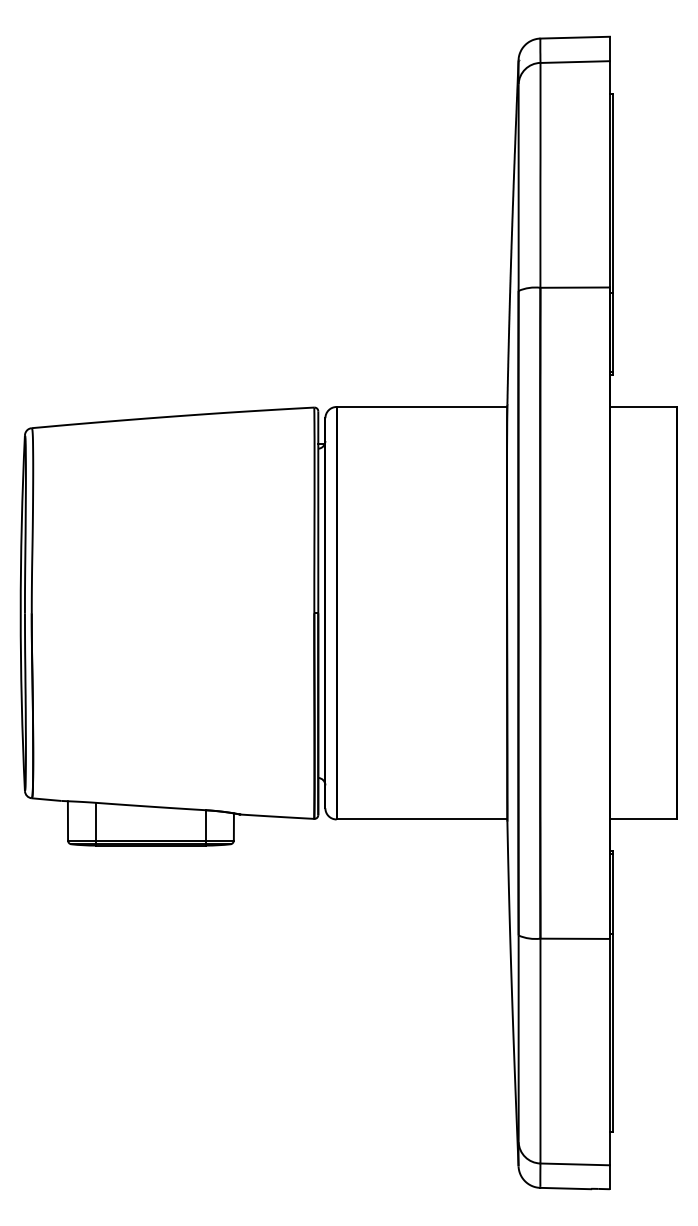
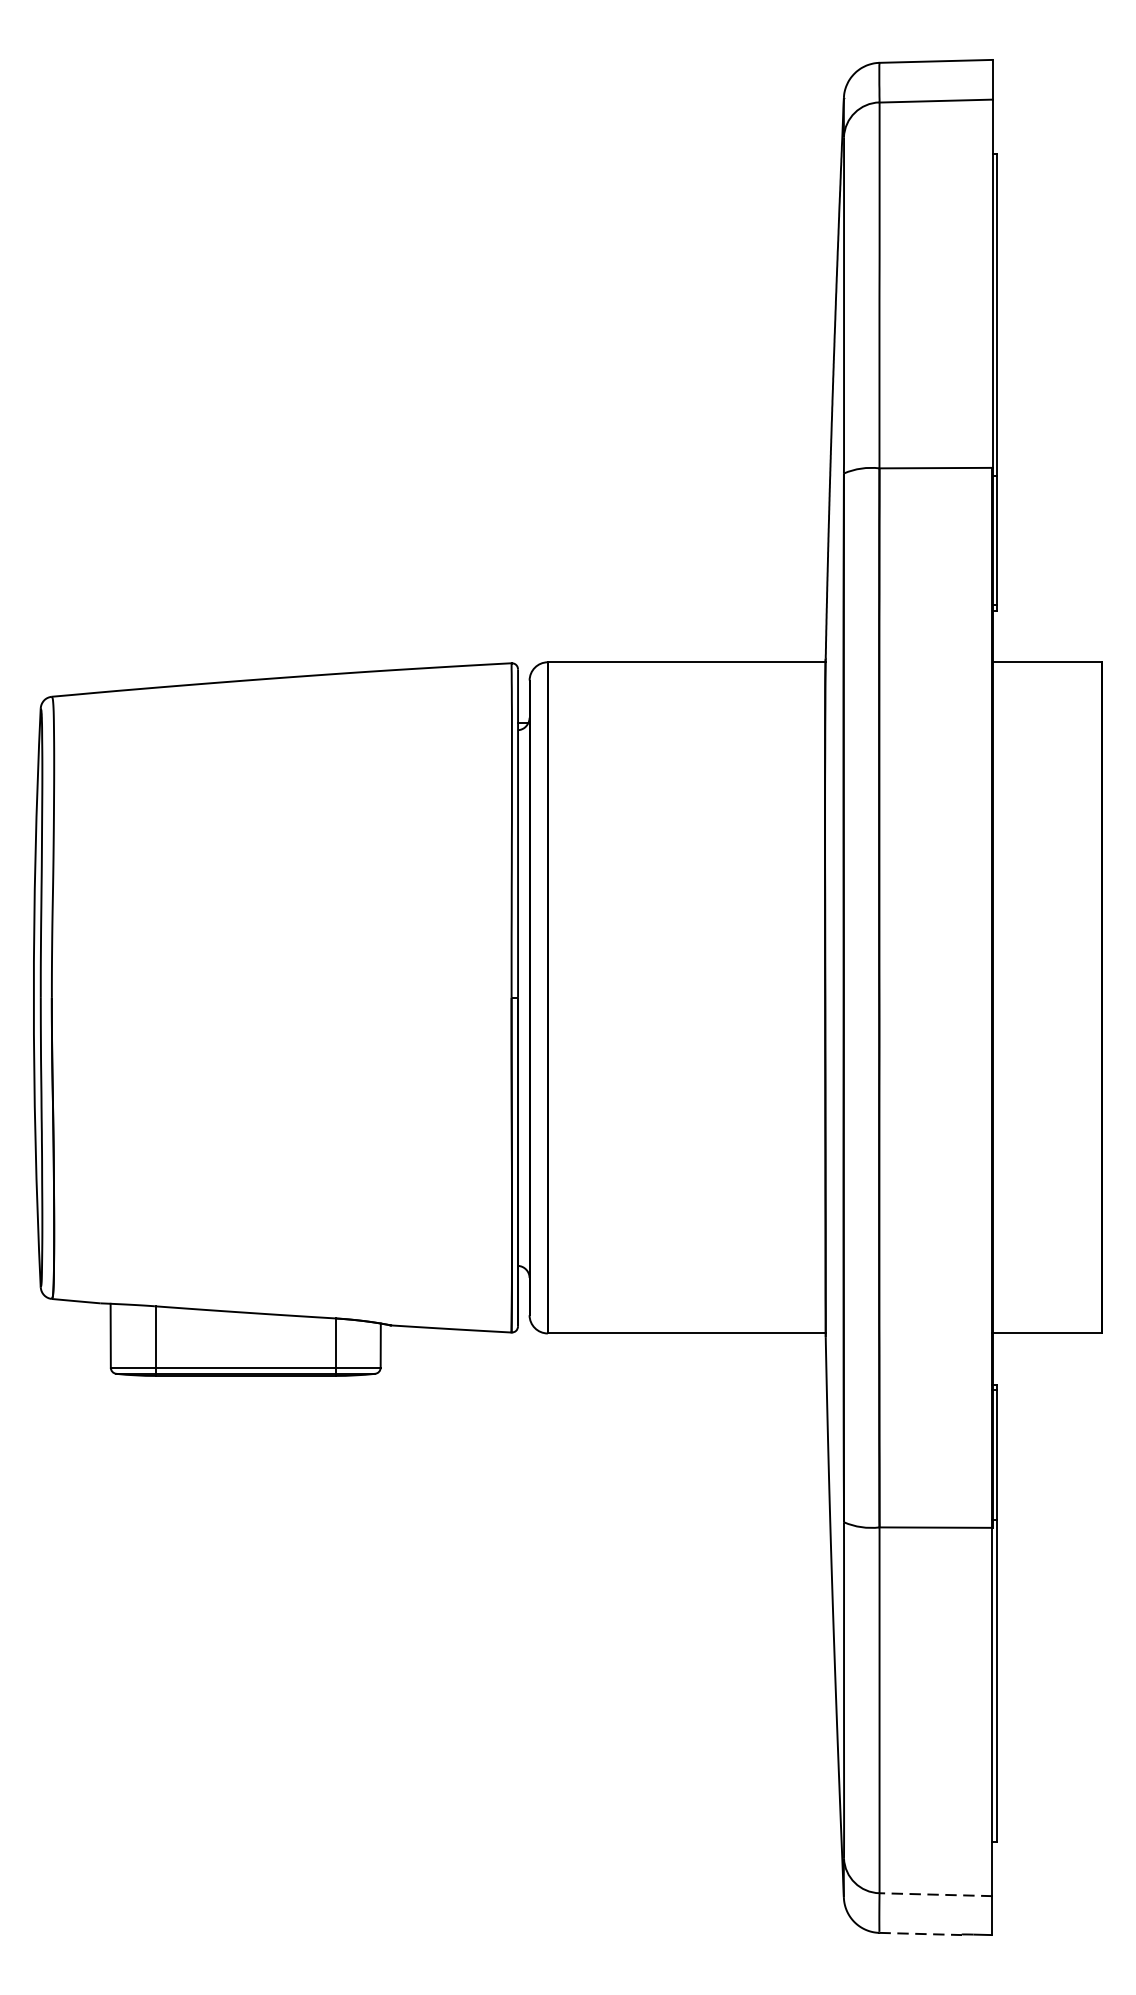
line: (575, 1164) -> (936, 1894), solid -> dashed
line: (566, 1188) -> (921, 1933), solid -> dashed

